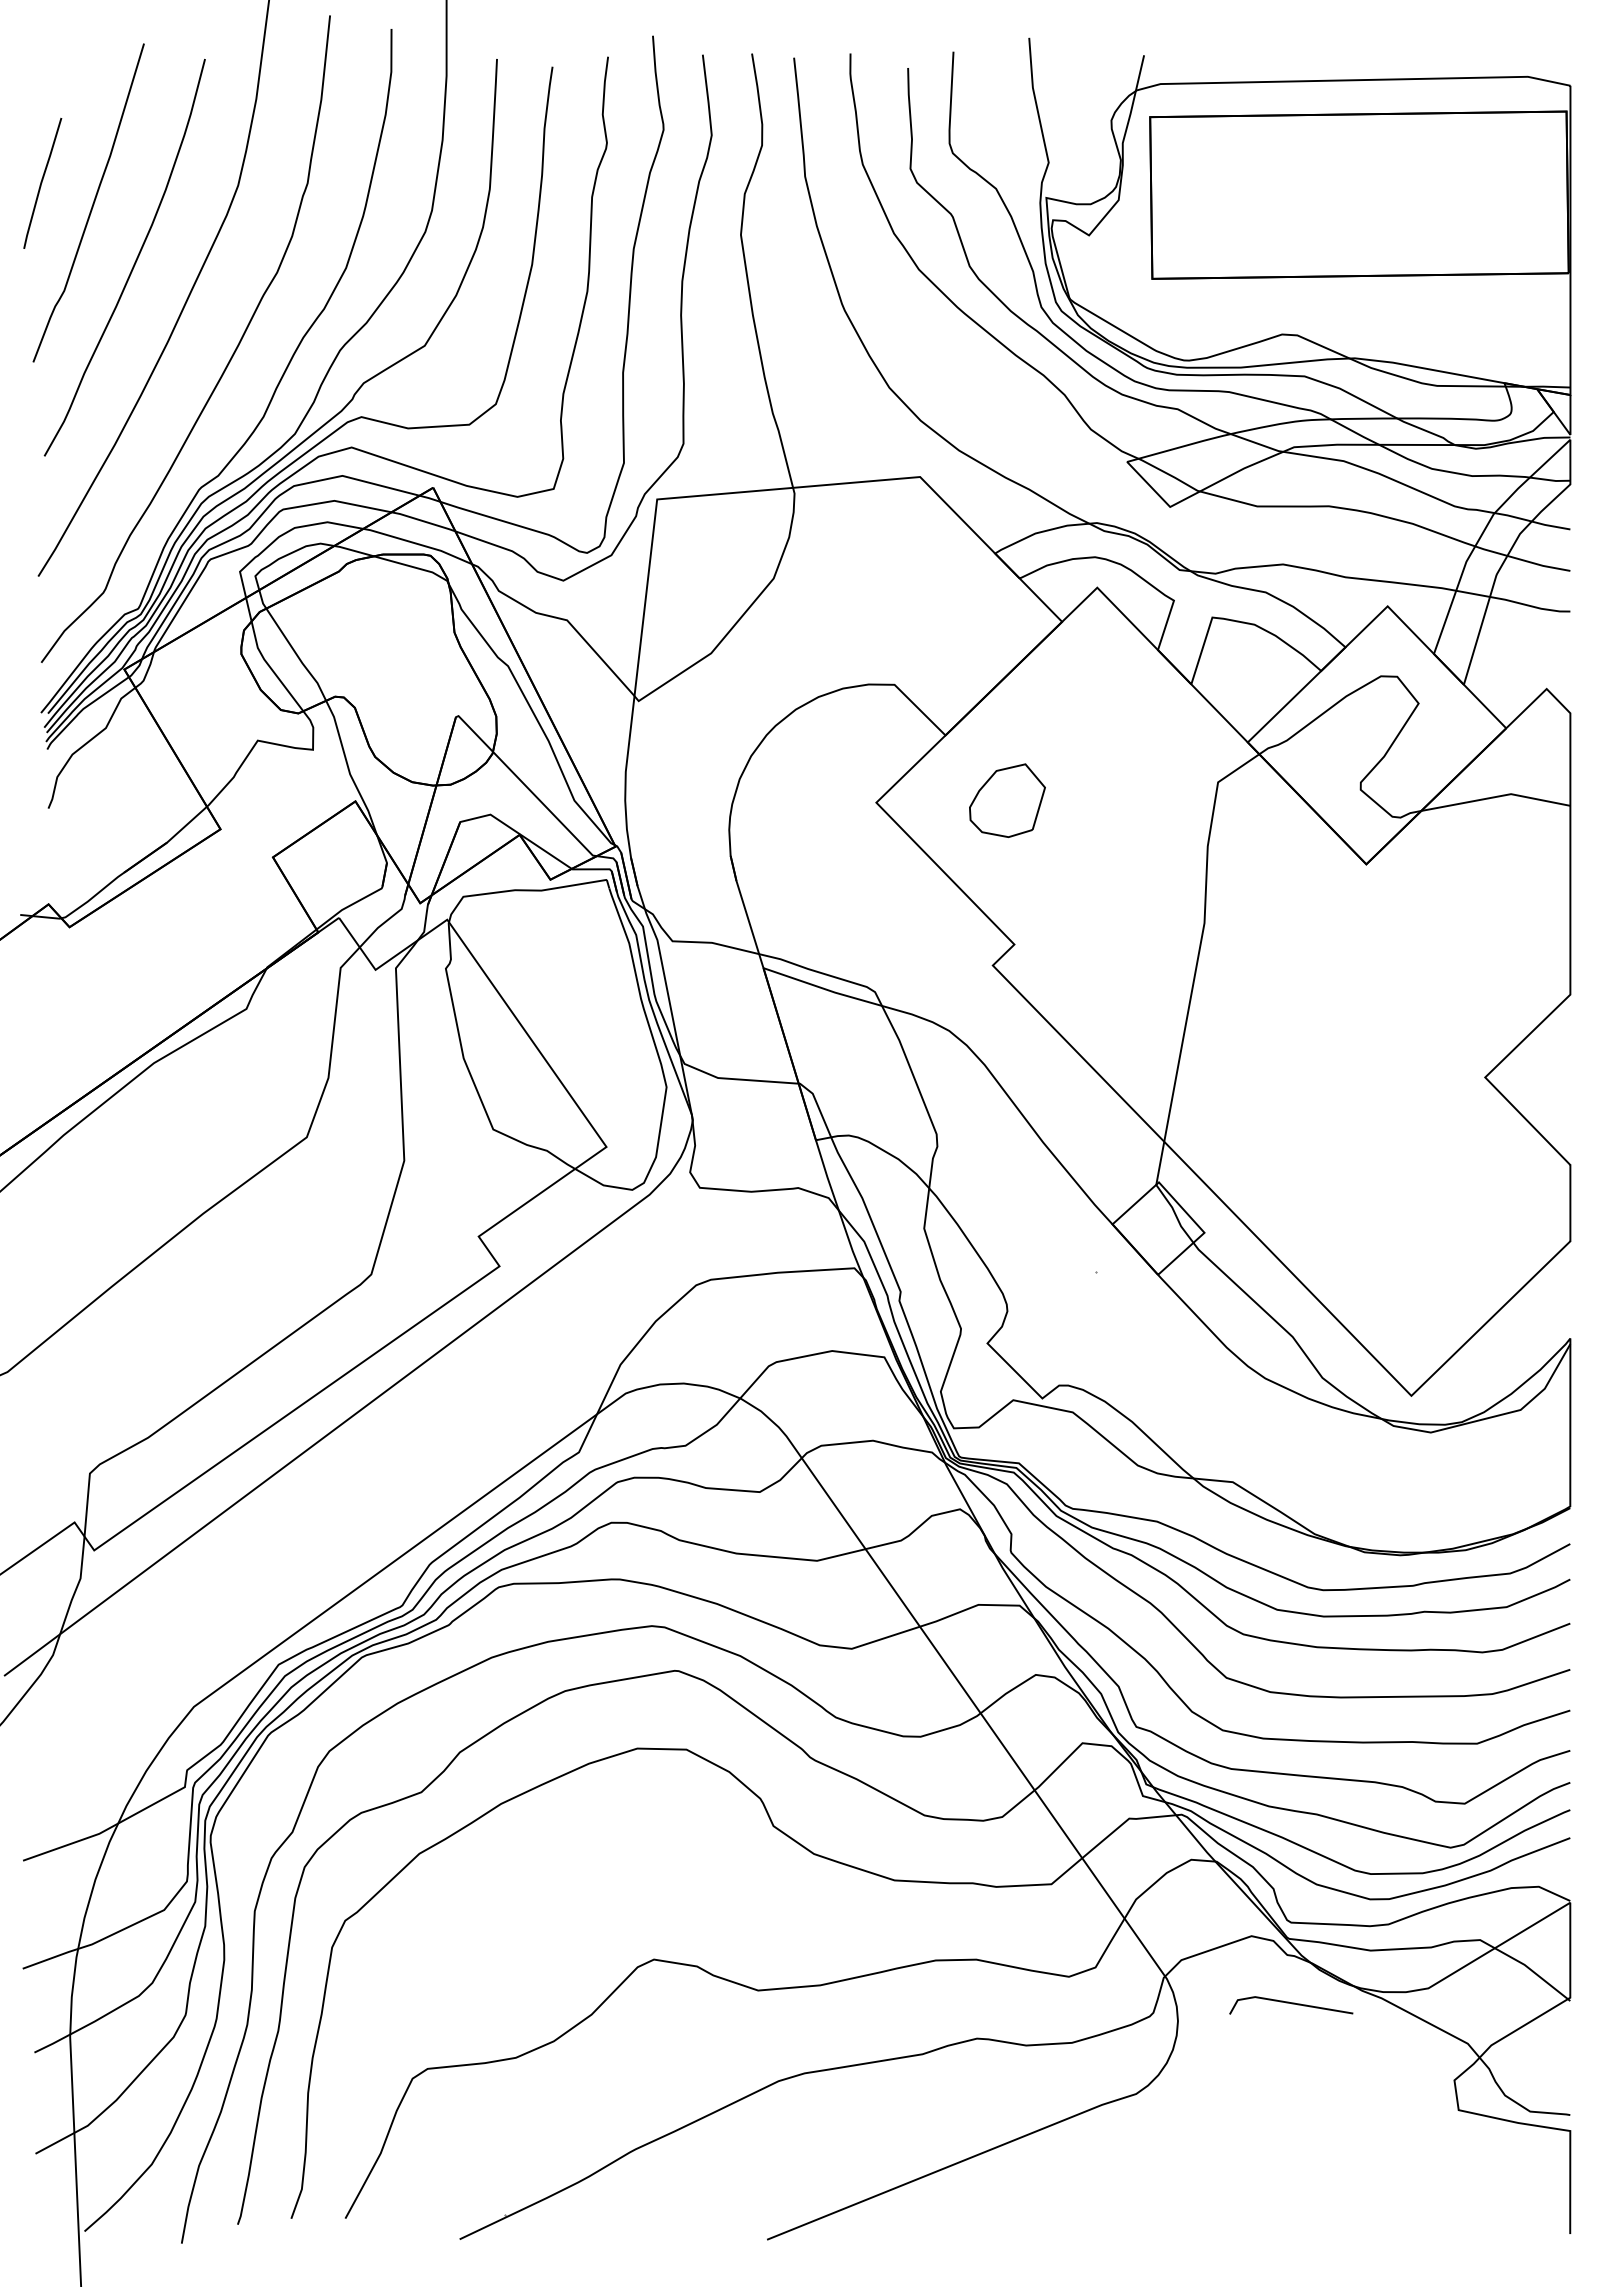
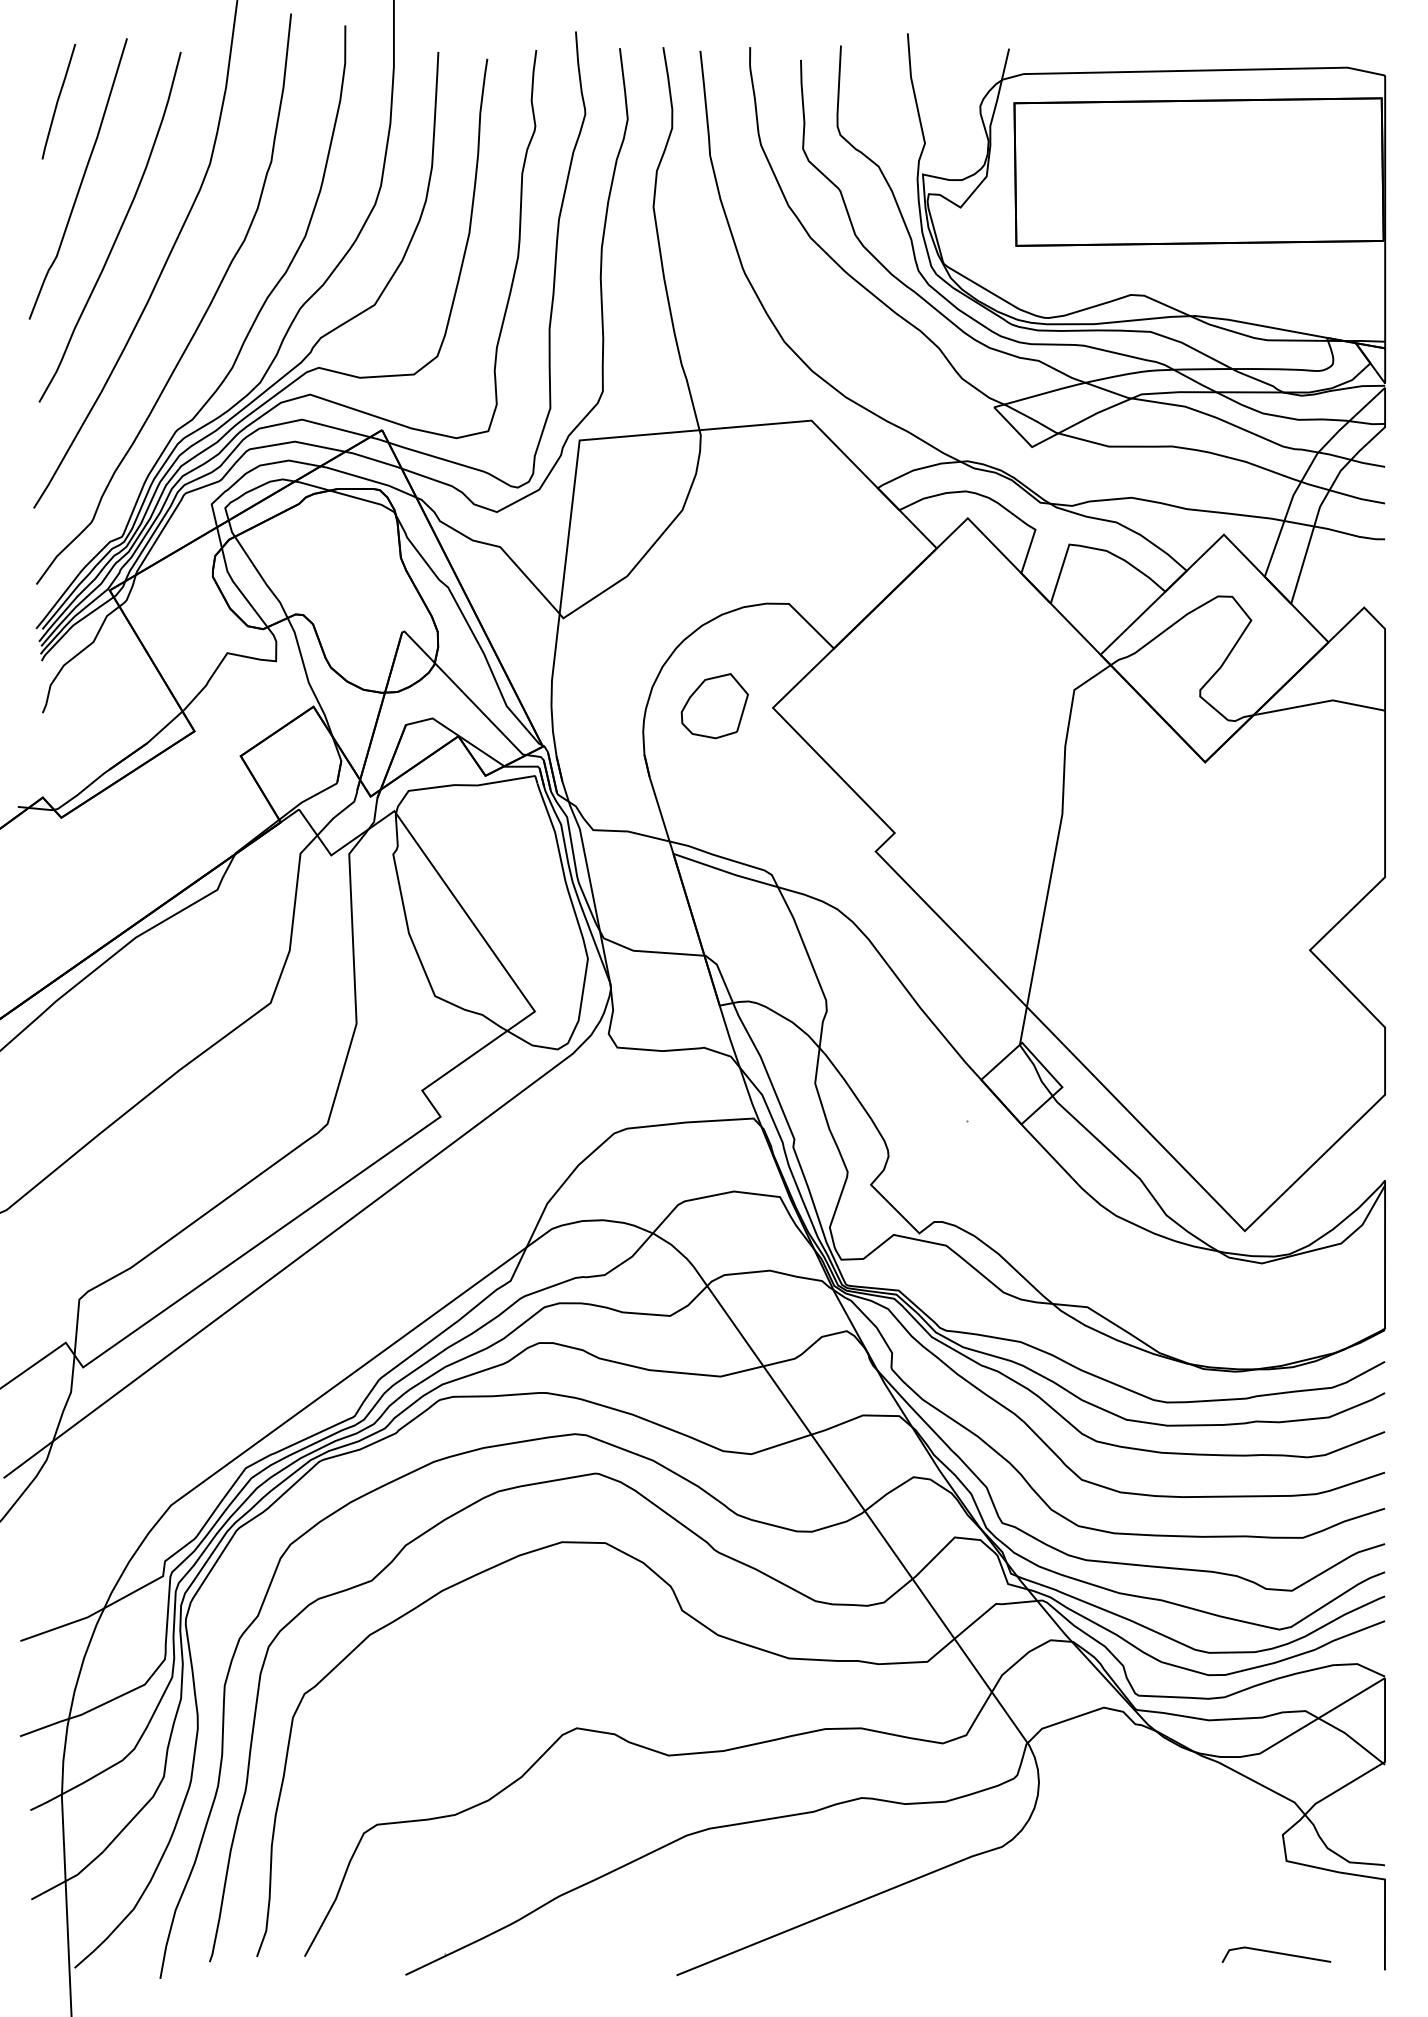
line: (42, 182) -> (58, 100), moved
part: (1007, 800) -> (714, 705), moved
line: (1291, 2004) -> (1276, 1954), moved

